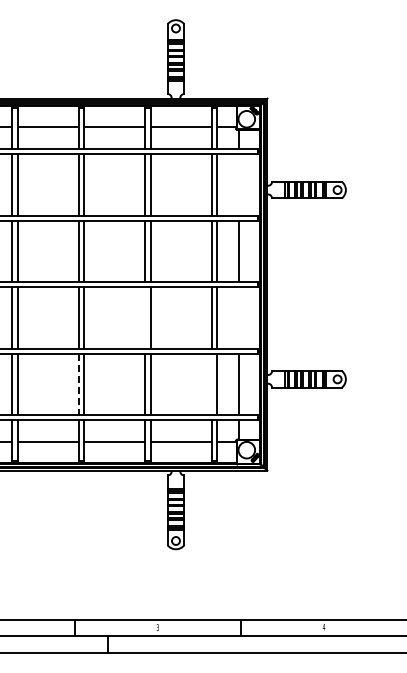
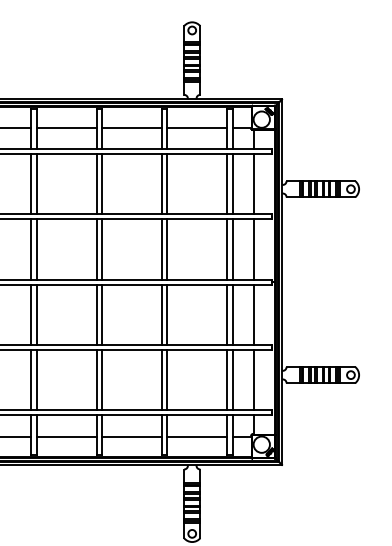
line: (238, 184) -> (253, 183), added
line: (145, 317) -> (162, 314), added
line: (238, 317) -> (253, 314), added
line: (78, 384) -> (96, 380), dashed -> solid
line: (211, 384) -> (227, 380), added

